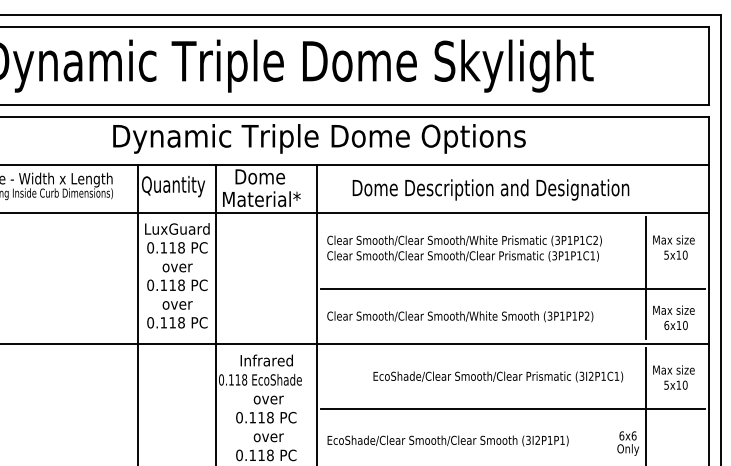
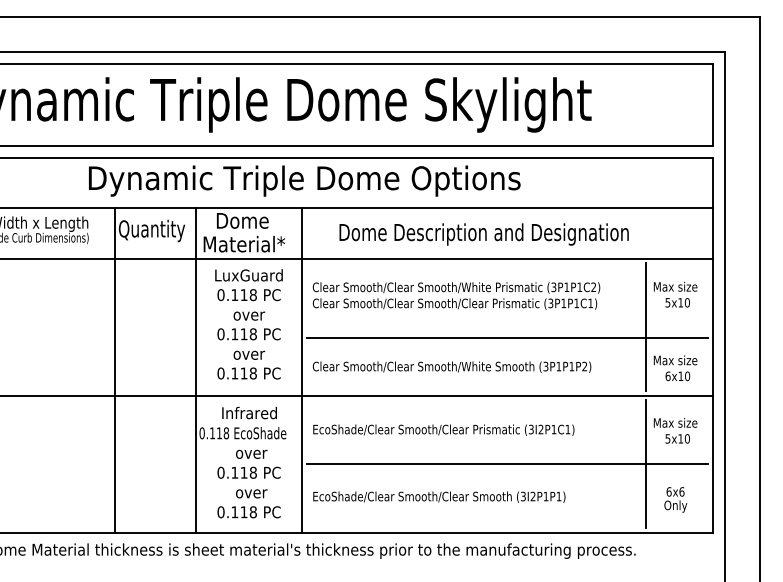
text: (176, 275) -> (248, 324), moved
text: (497, 376) -> (443, 429), moved
text: (627, 443) -> (675, 499), moved

